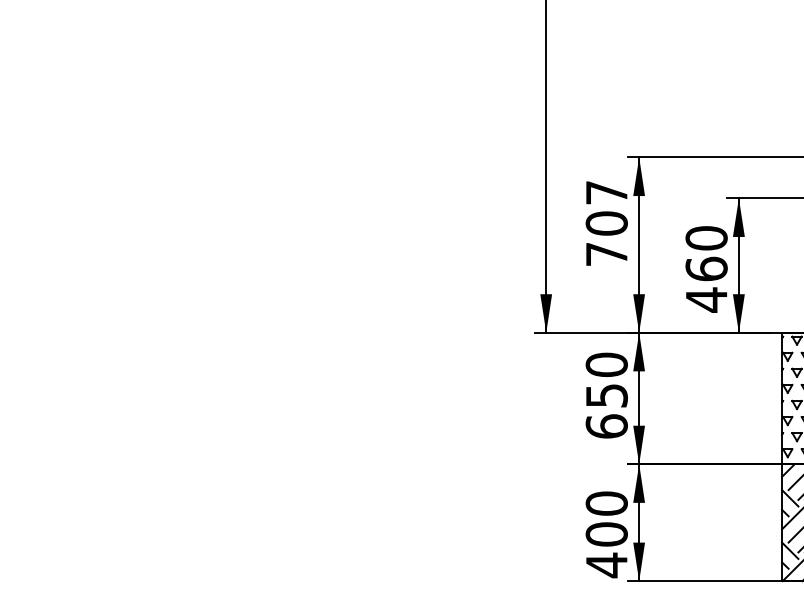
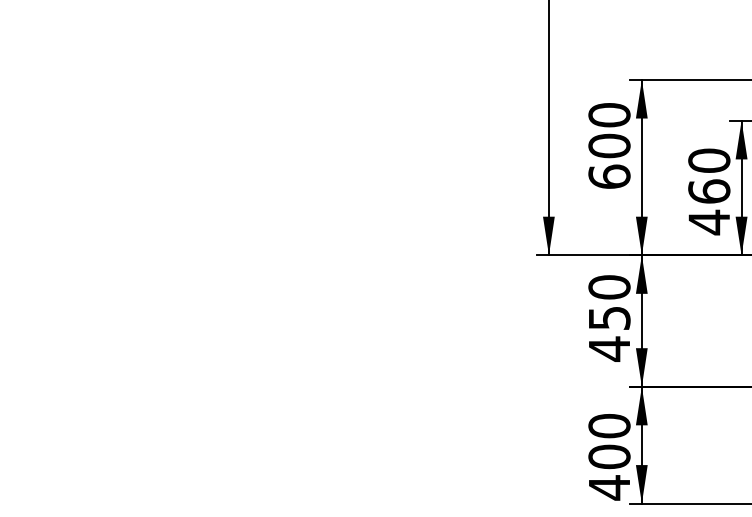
text: (606, 223) -> (609, 145), 707 -> 600
text: (606, 426) -> (609, 348), 650 -> 450

